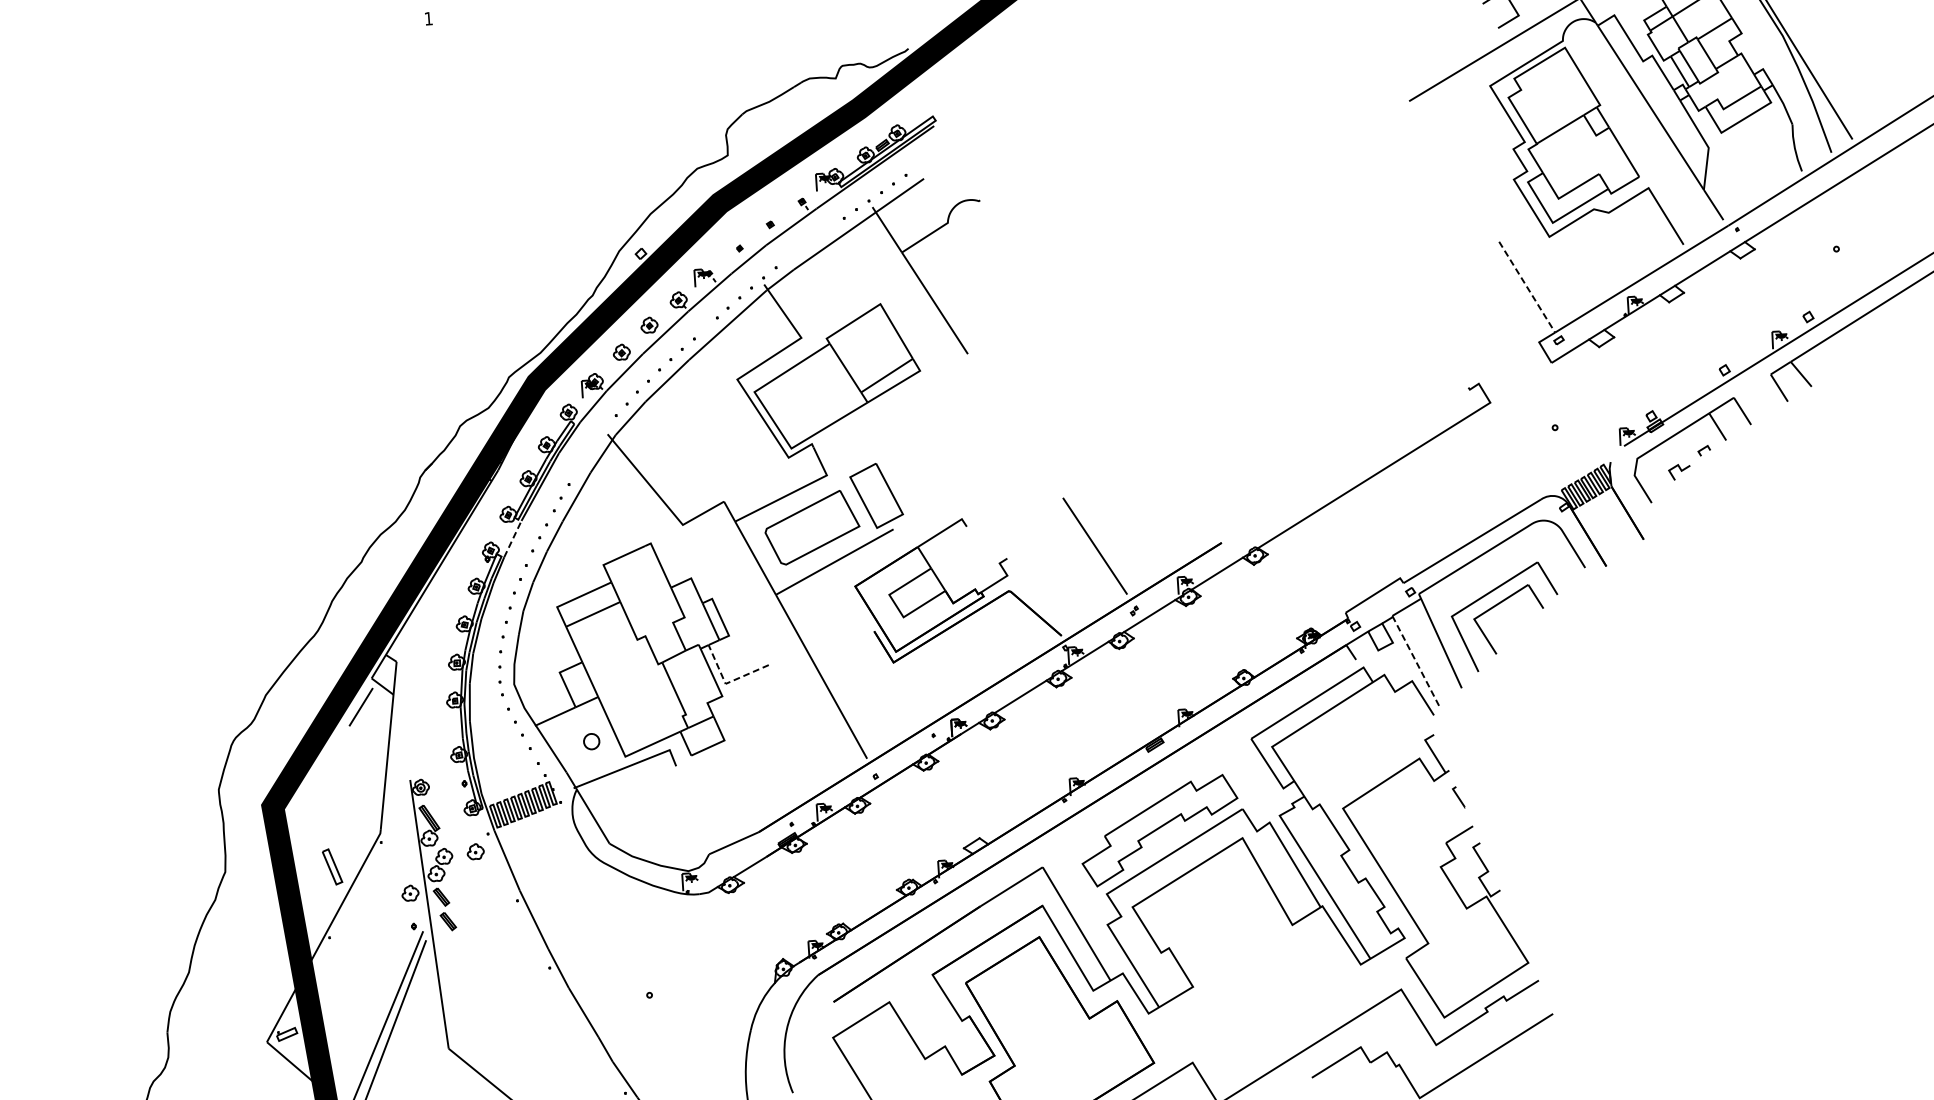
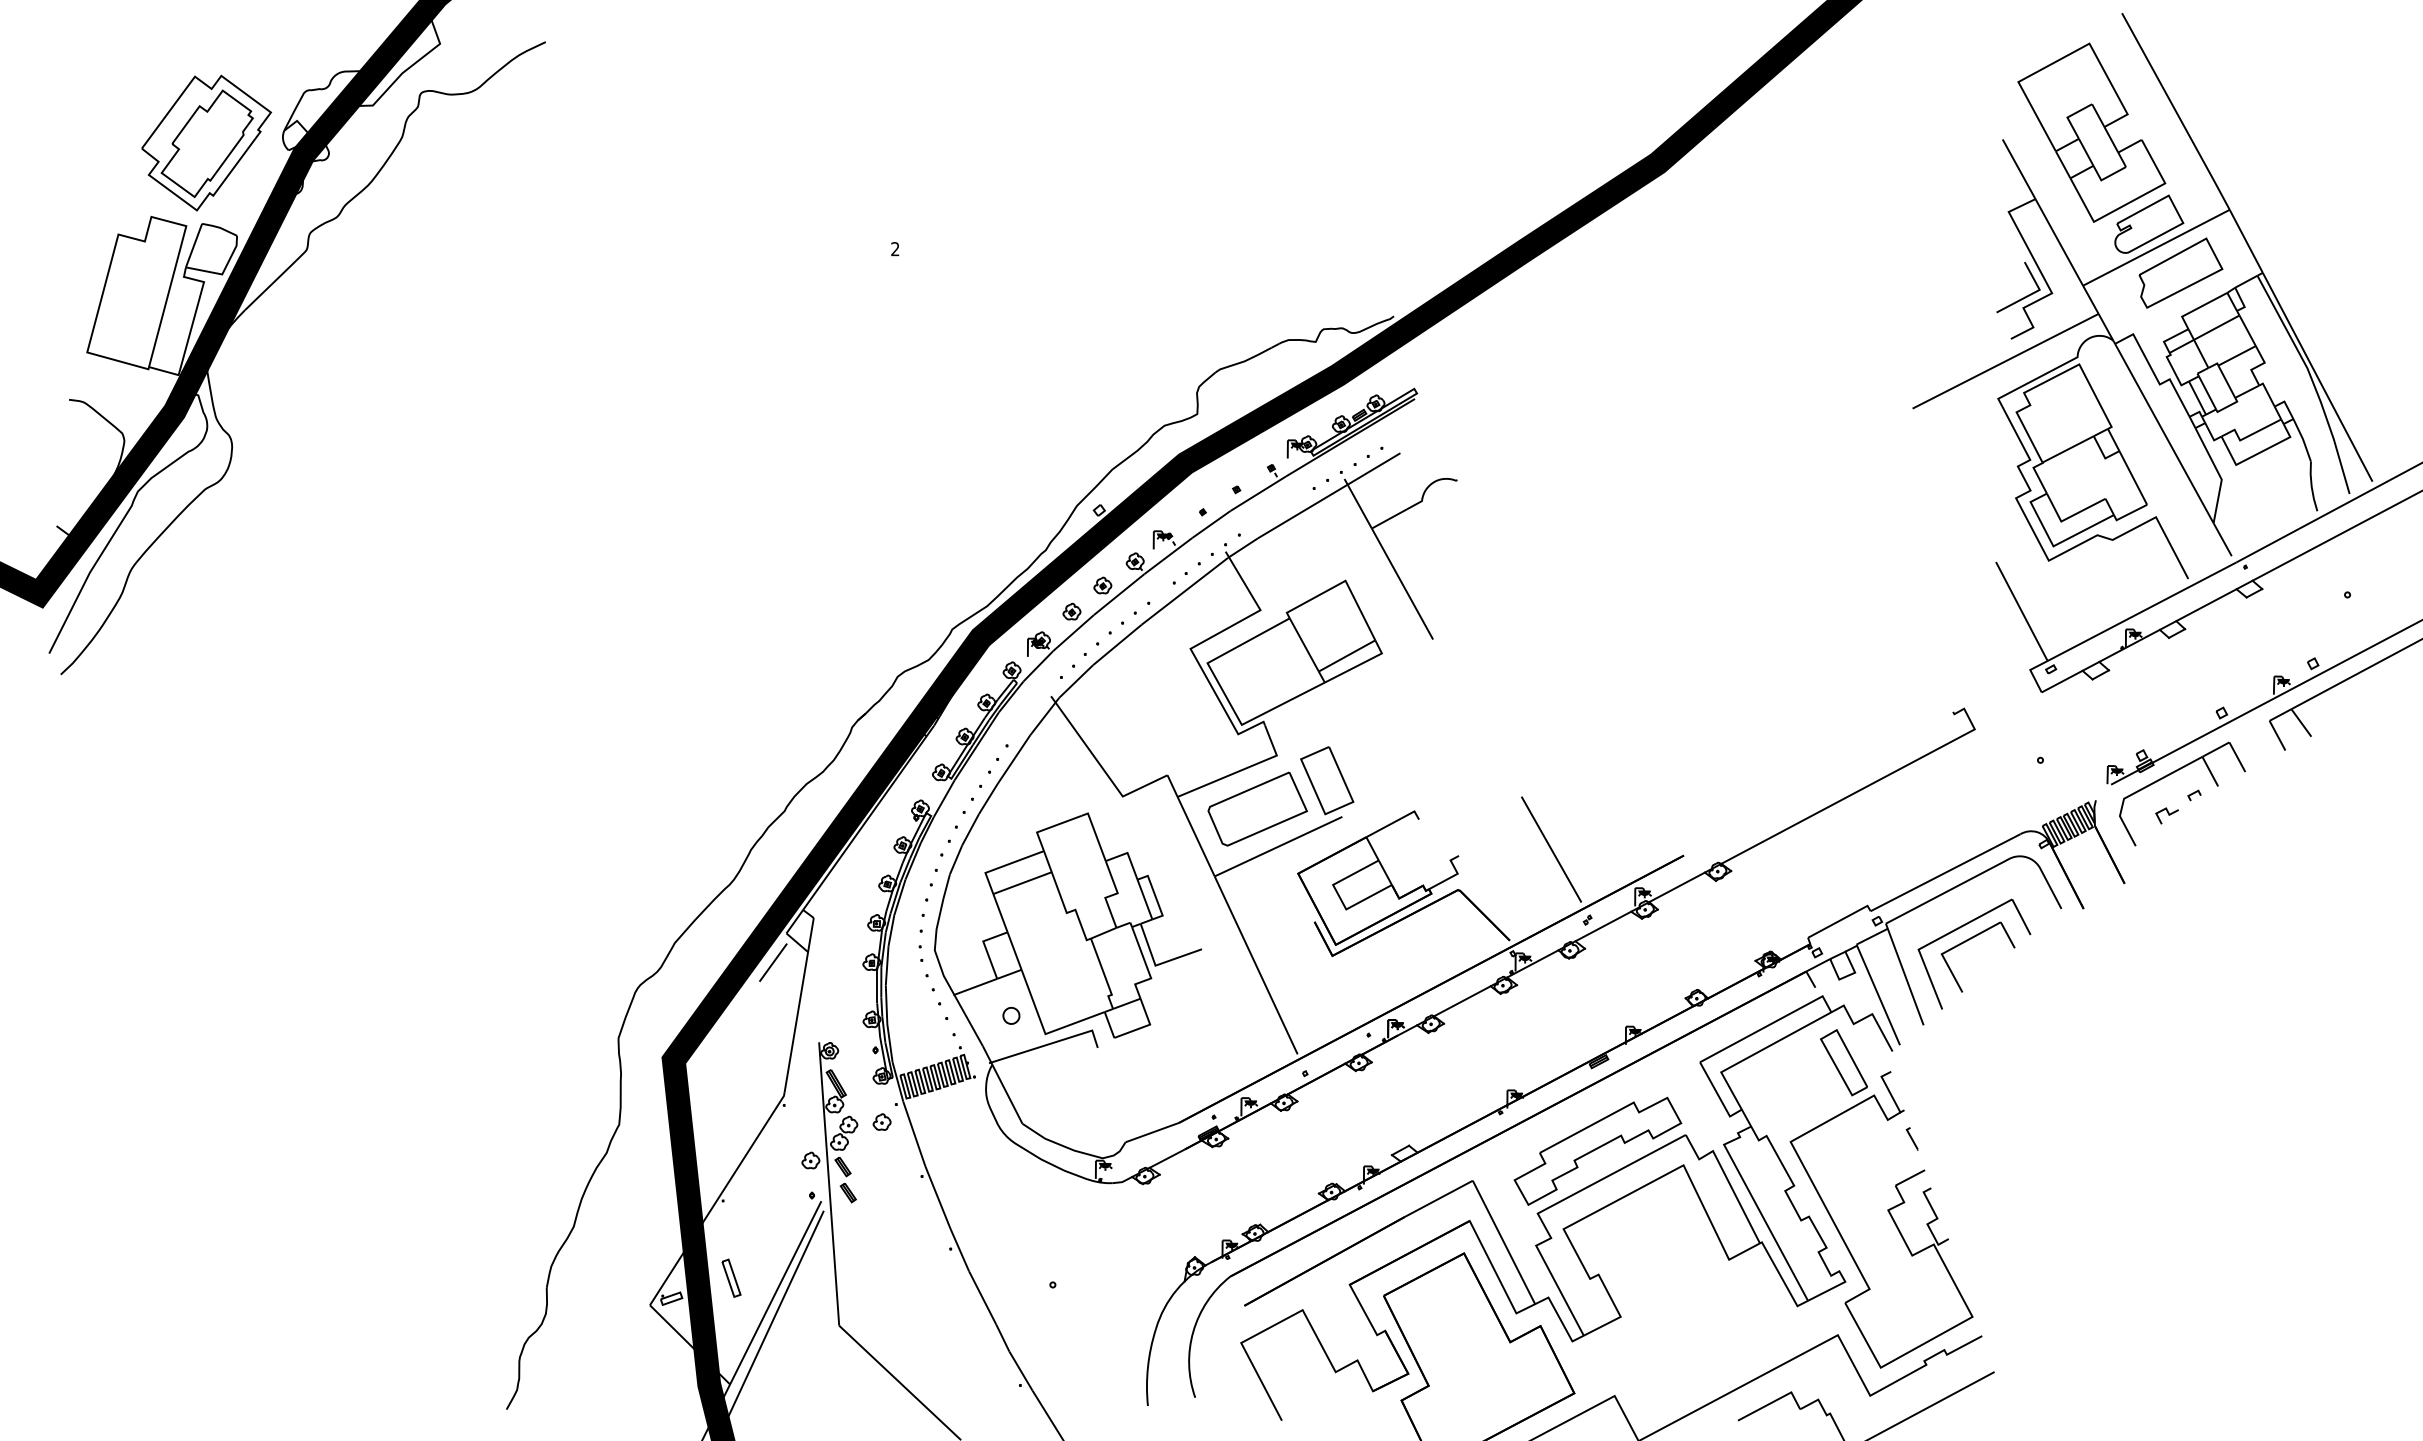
text: (428, 19) -> (895, 249), 1 -> 2
line: (1526, 287) -> (2021, 611), dashed -> solid
line: (513, 539) -> (944, 798), dashed -> solid
line: (1416, 662) -> (1878, 994), dashed -> solid
line: (727, 683) -> (1157, 965), dashed -> solid
part: (1387, 729) -> (1843, 1062), added
part: (332, 866) -> (731, 1277), moved

